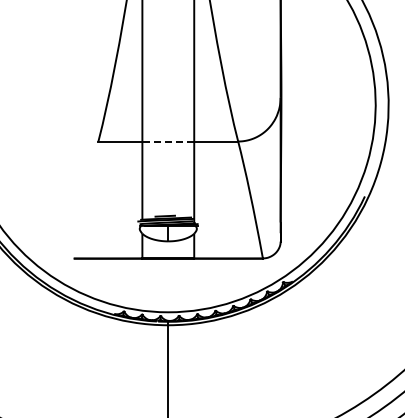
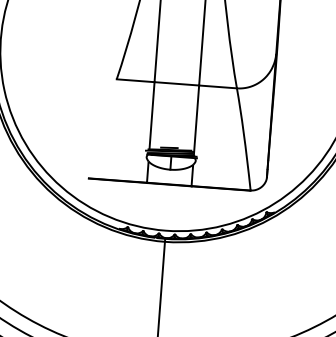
line: (168, 141) -> (177, 83), dashed -> solid

